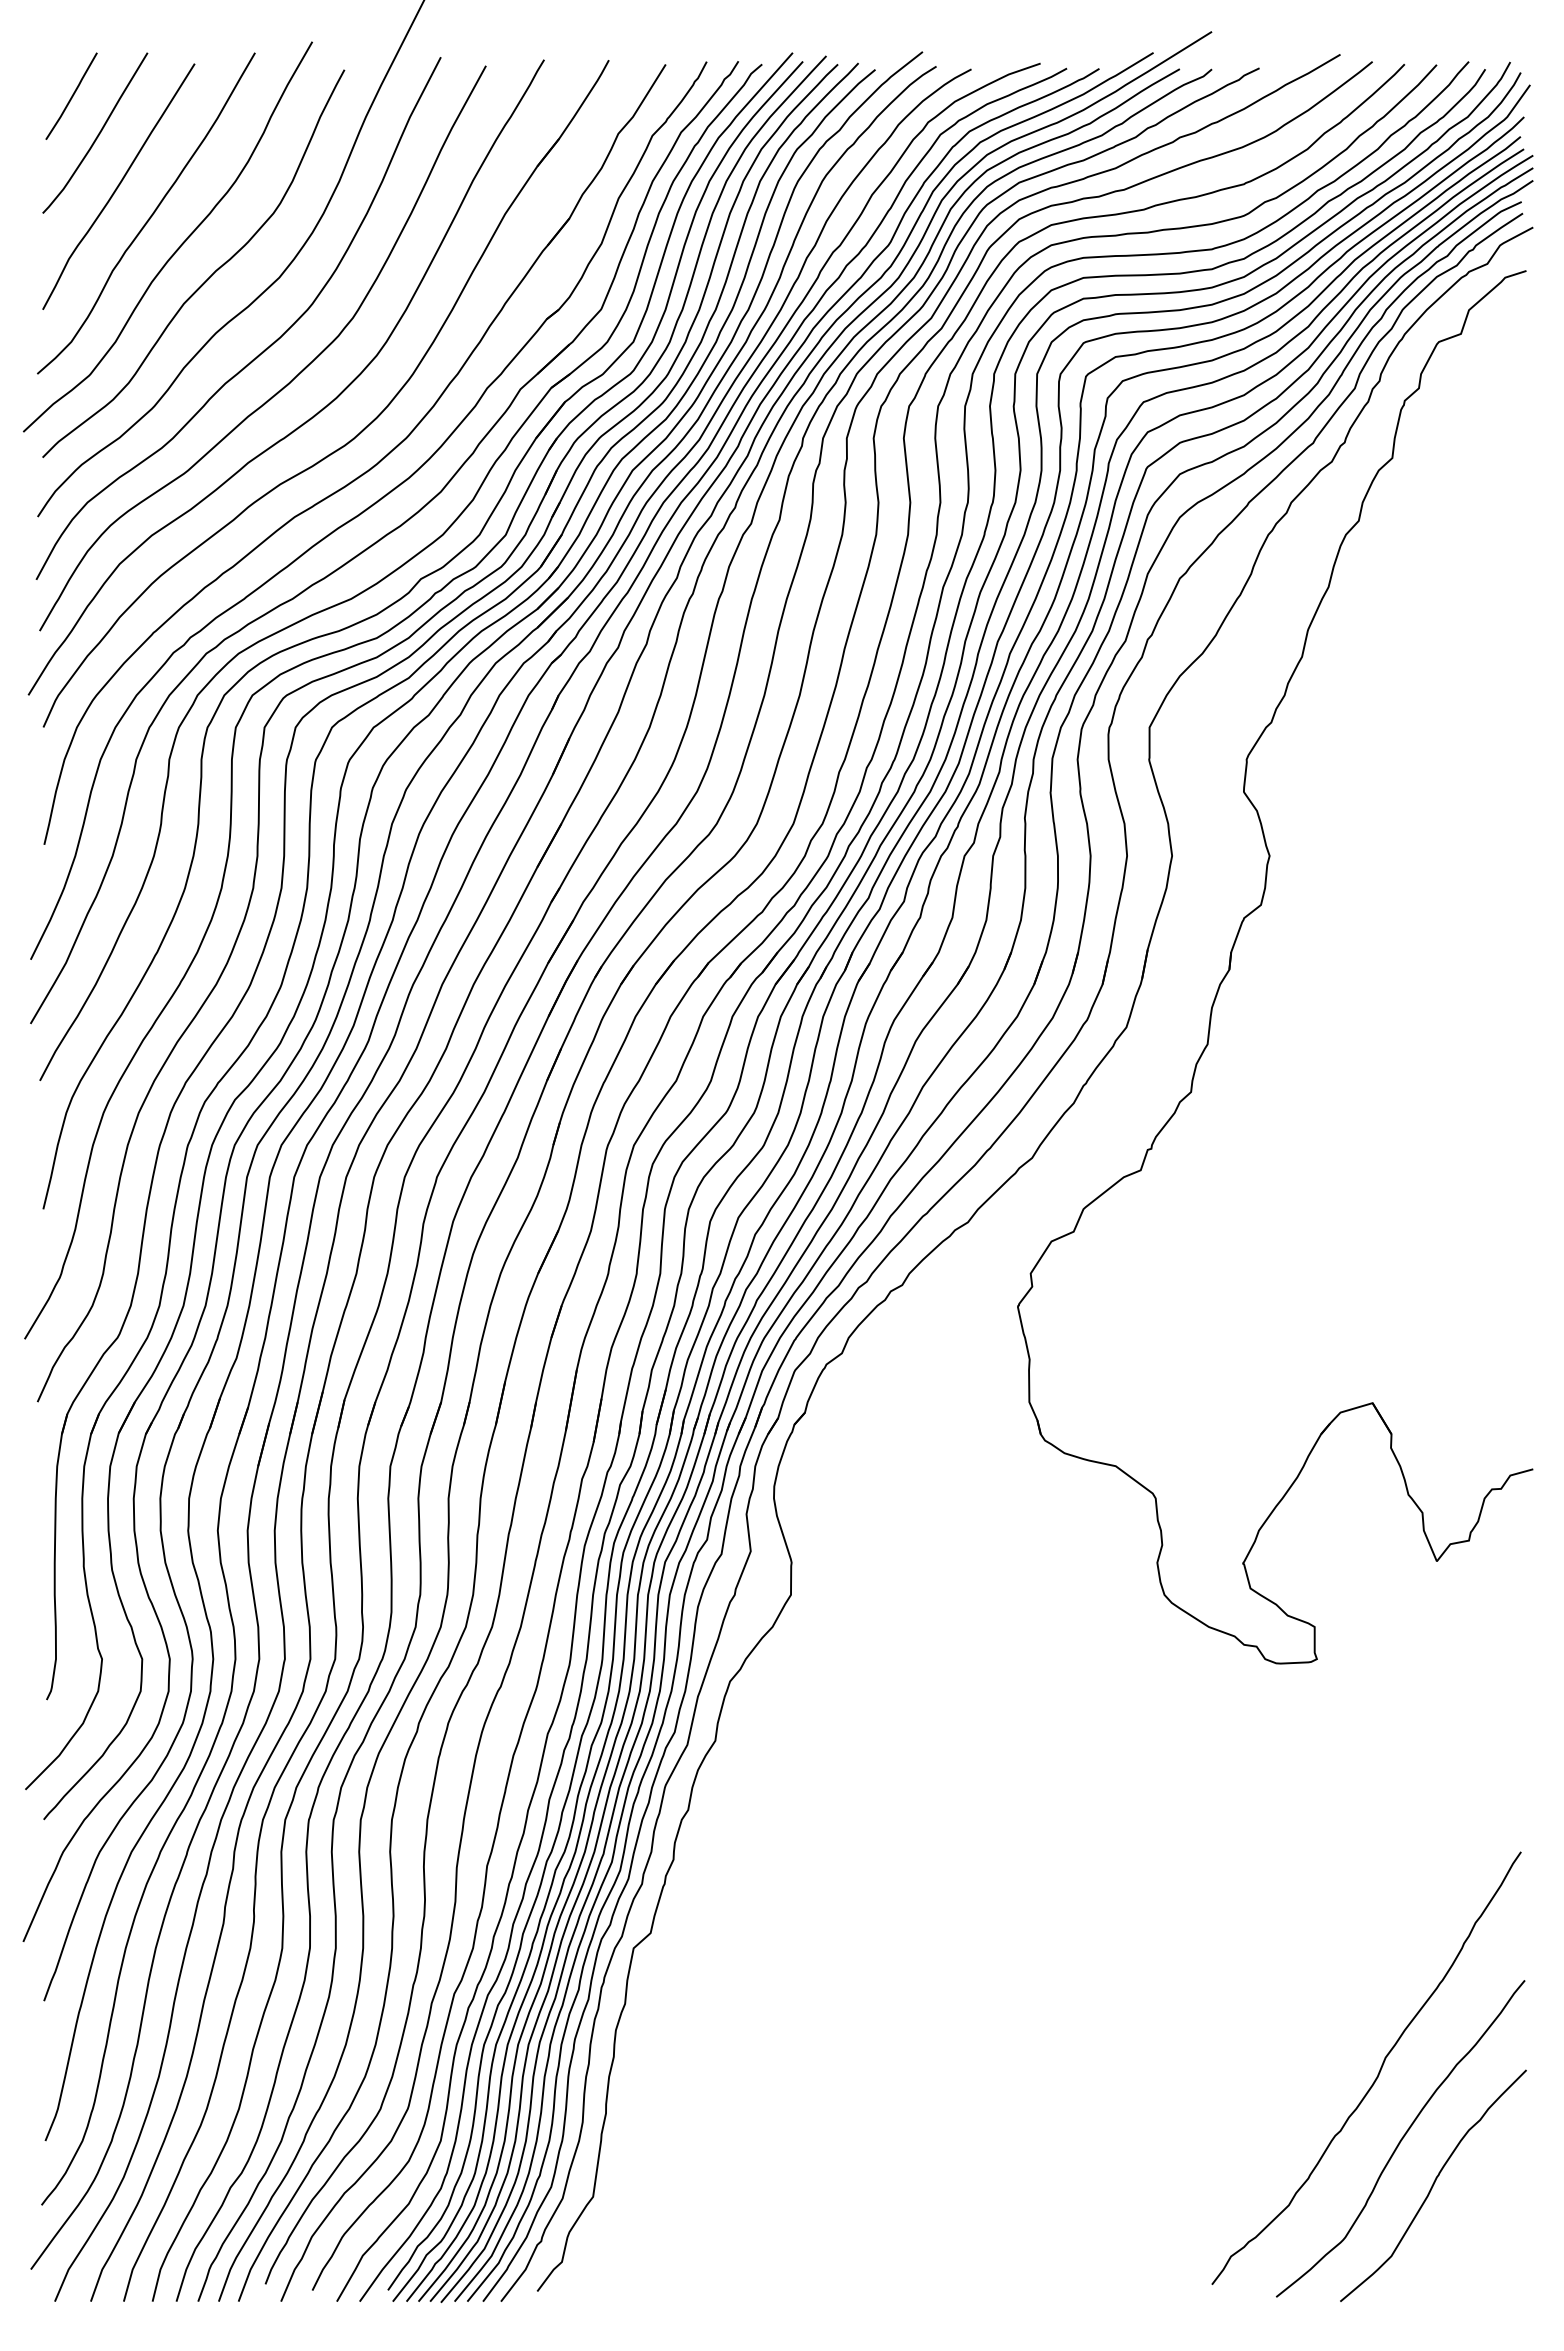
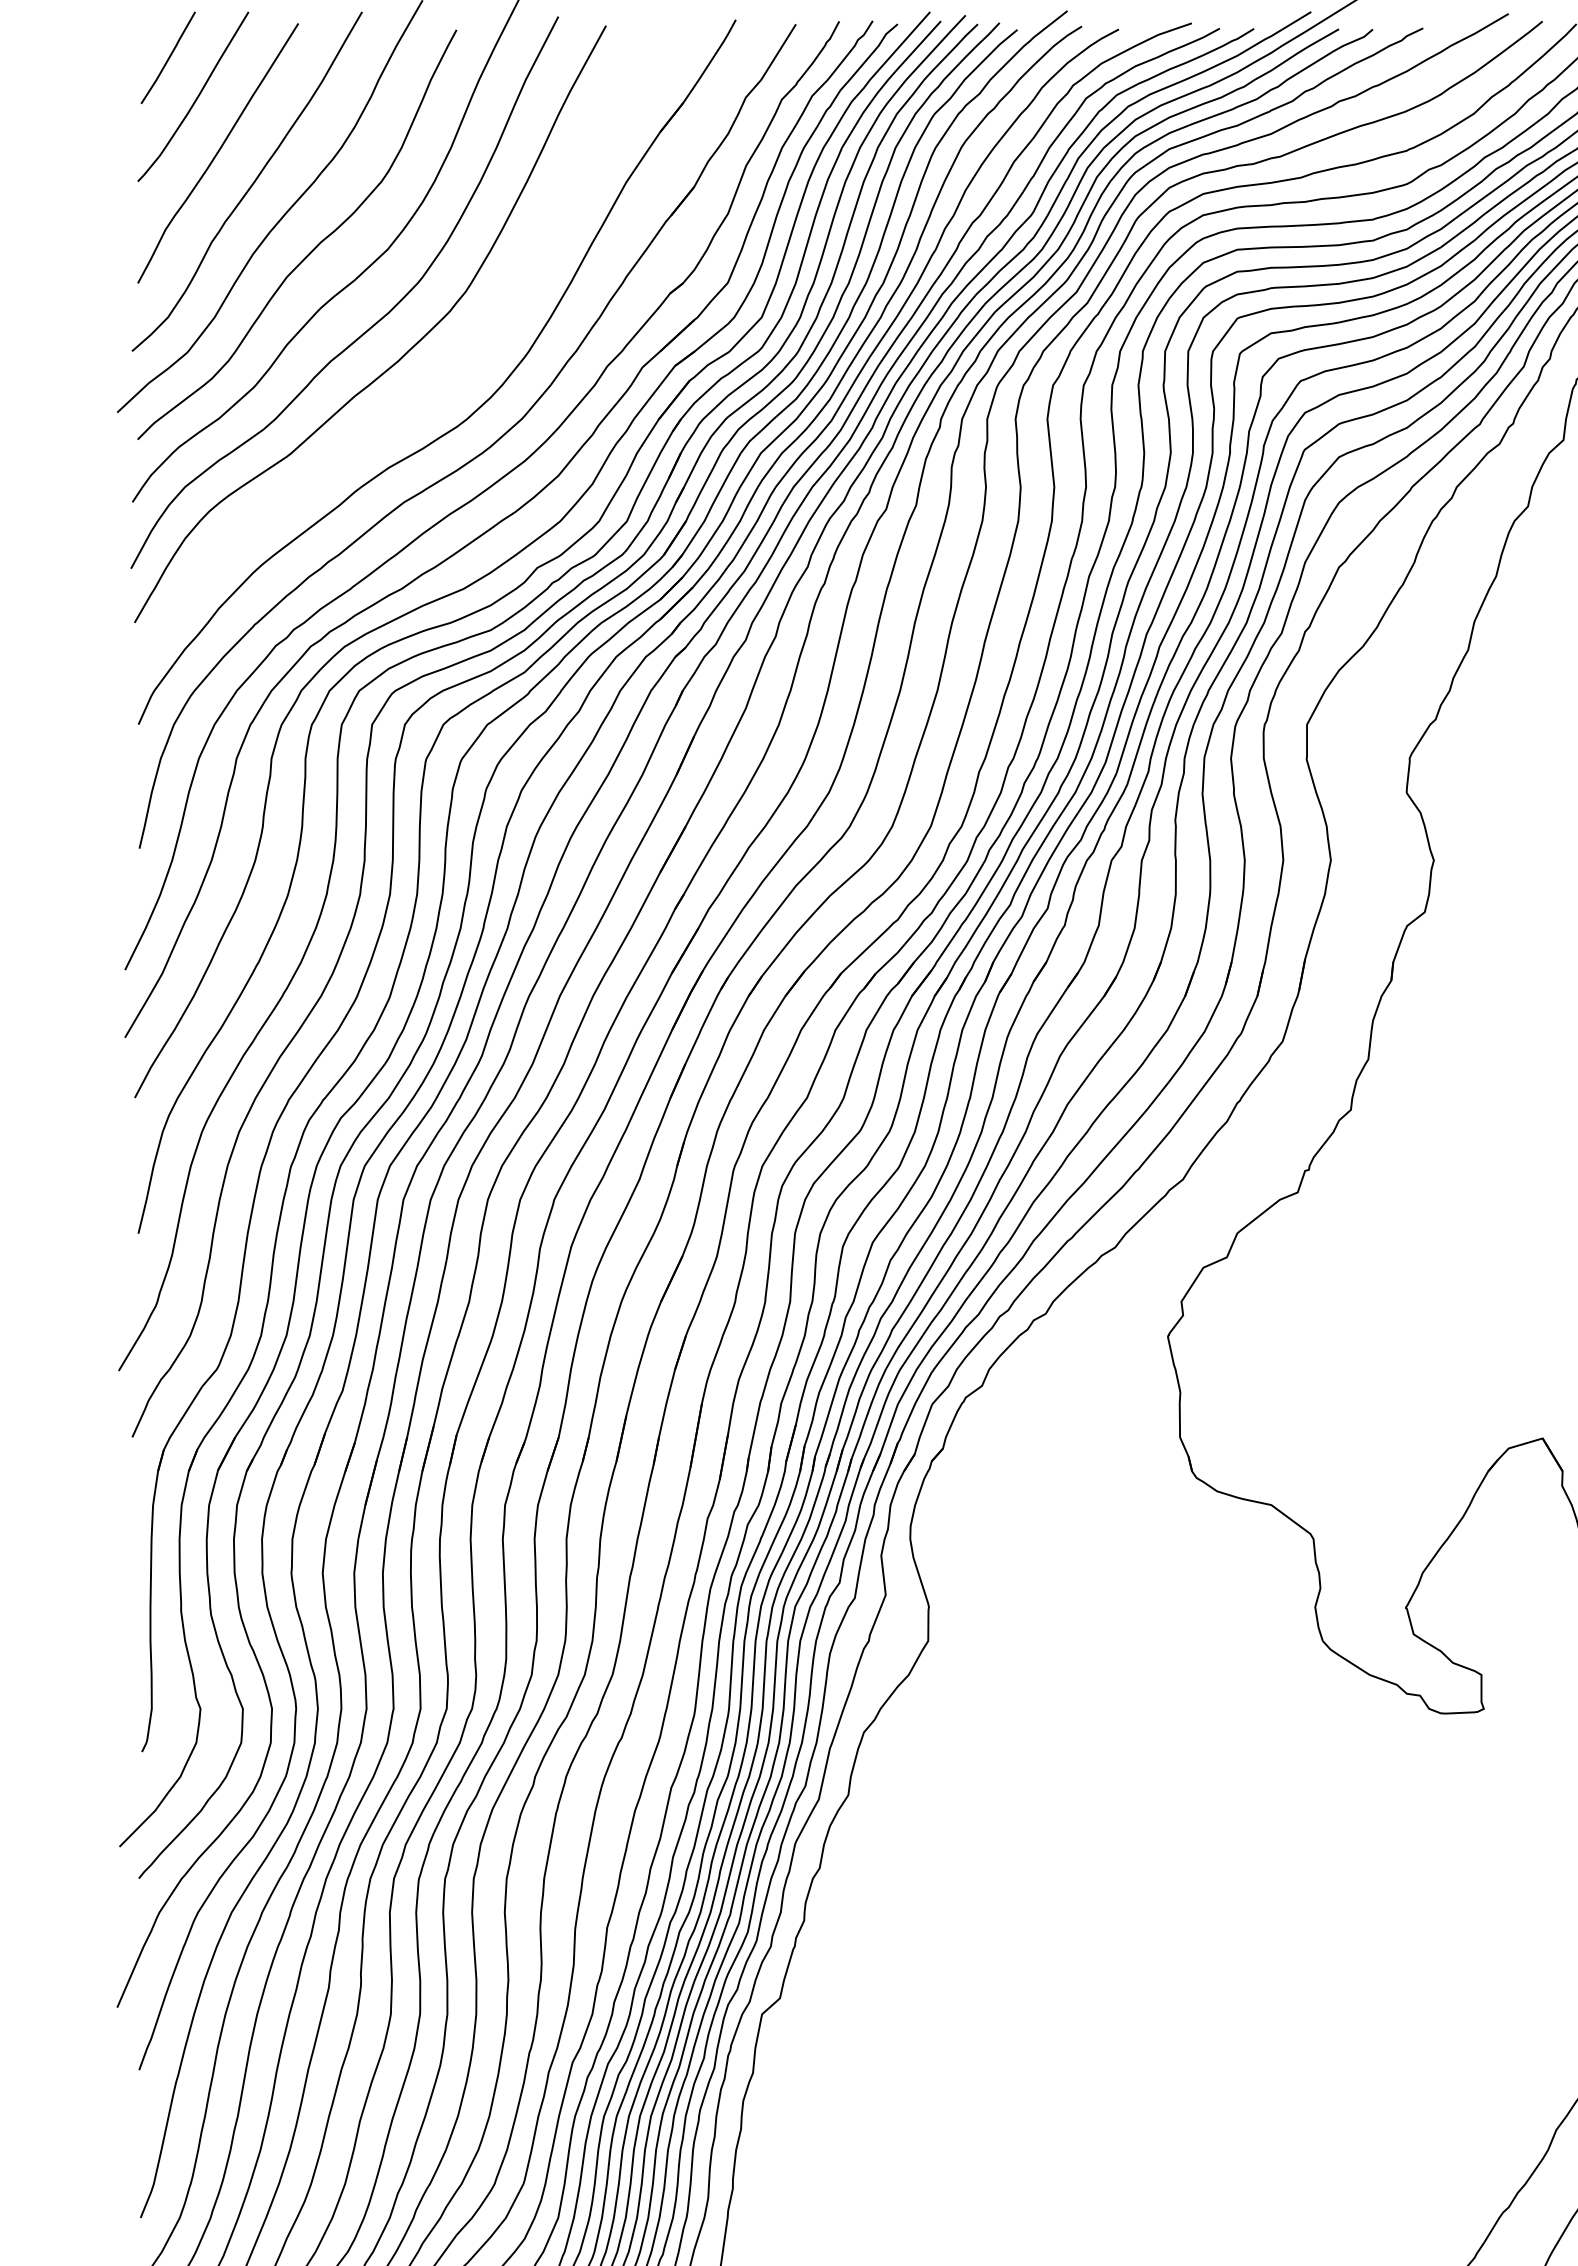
curve: (314, 414) -> (424, 394), removed

